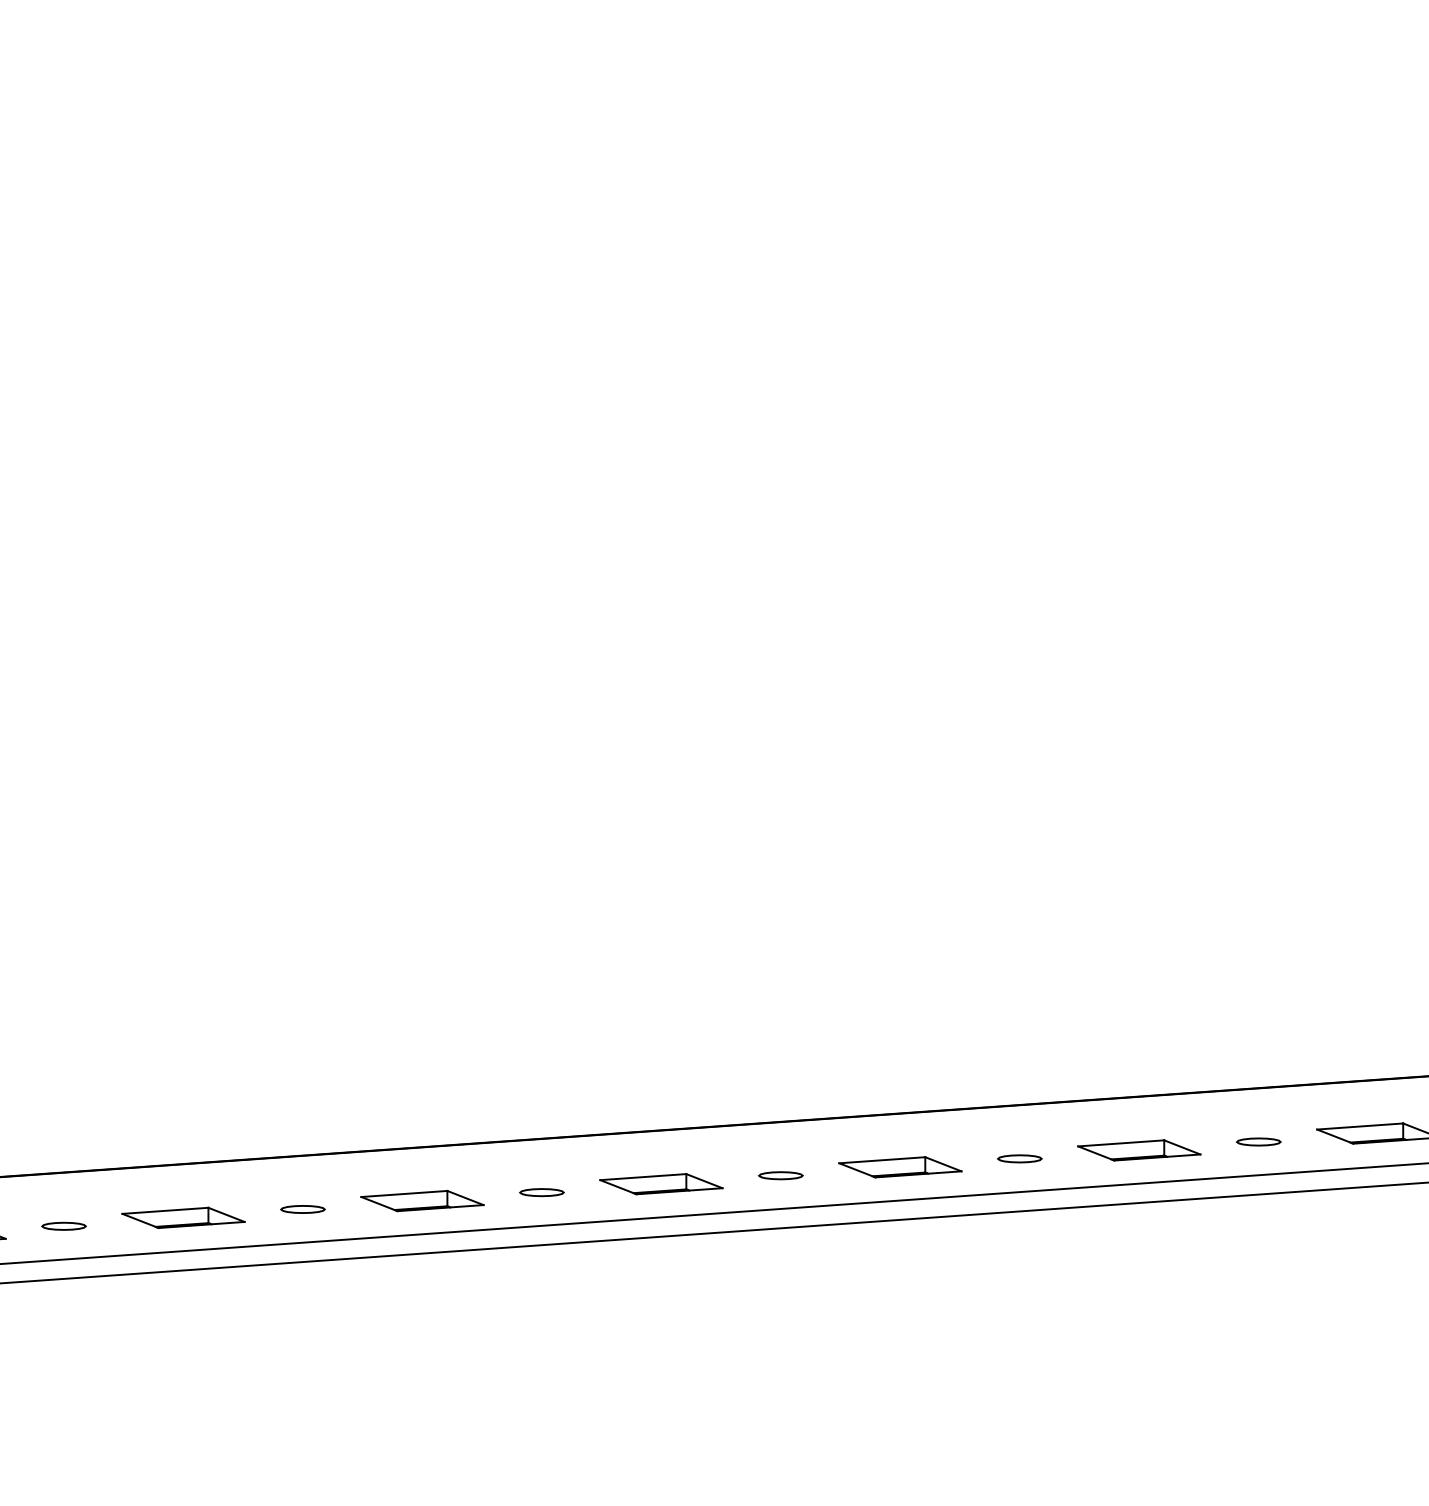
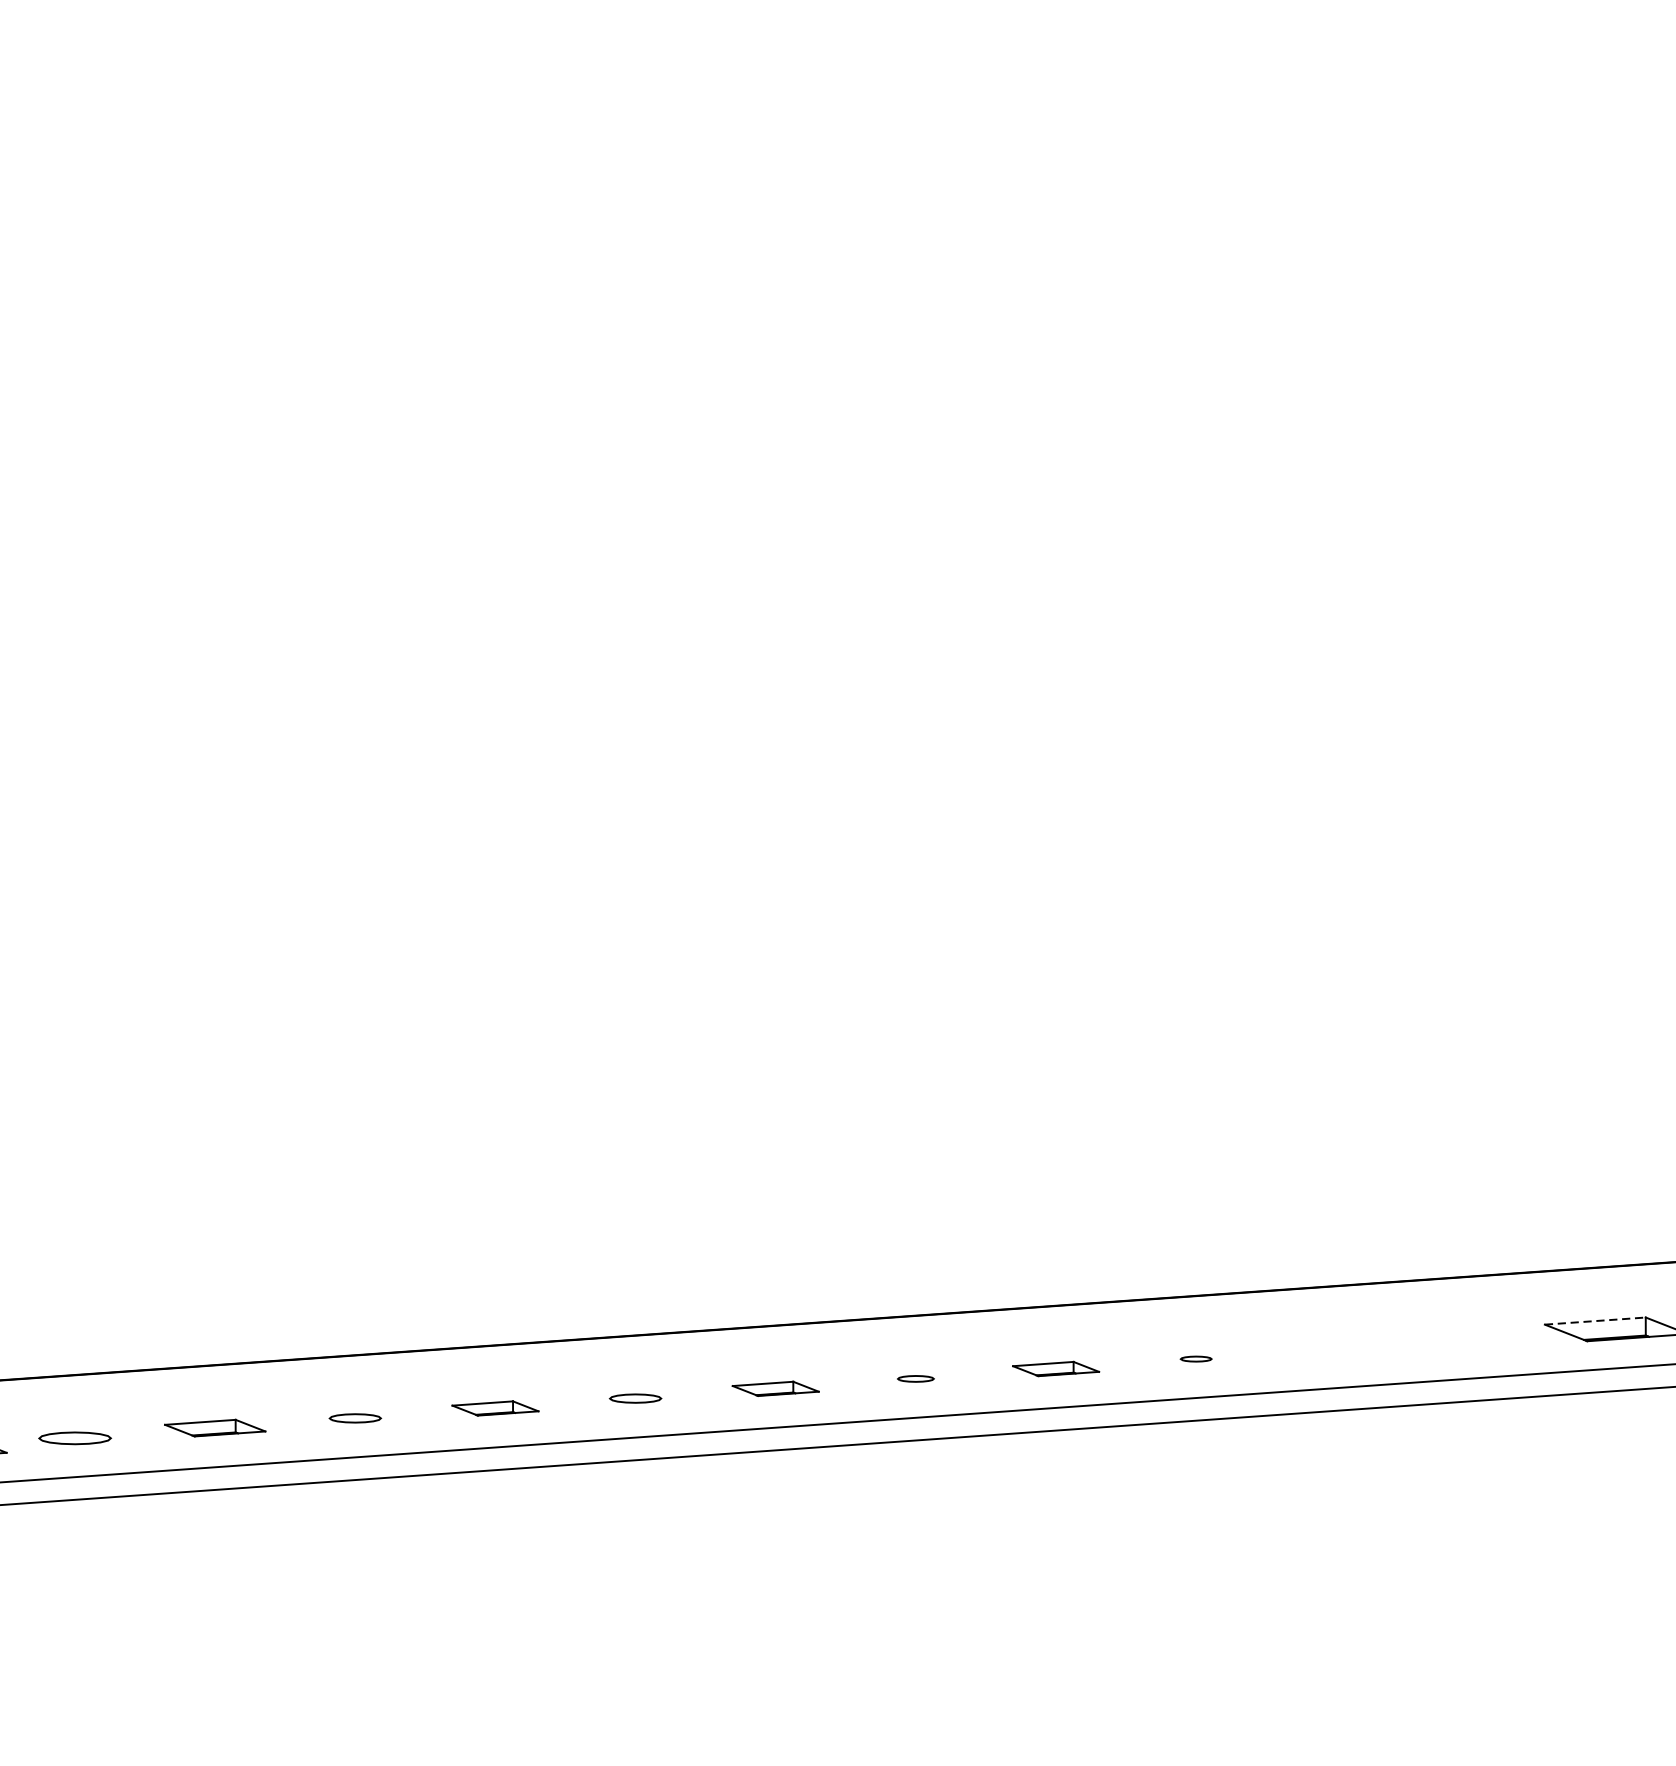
line: (1360, 1126) -> (1595, 1321), solid -> dashed
part: (1258, 1141) -> (1476, 1338), removed
part: (1139, 1150) -> (1336, 1349), removed
part: (1019, 1158) -> (1195, 1358), size x0.6
part: (900, 1167) -> (1056, 1369), size x0.6
part: (780, 1175) -> (915, 1378), size x0.7
part: (661, 1184) -> (775, 1389), size x0.6
part: (422, 1200) -> (495, 1407), size x0.6
part: (183, 1217) -> (215, 1427), size x0.7
part: (63, 1225) -> (74, 1437), size x1.4

